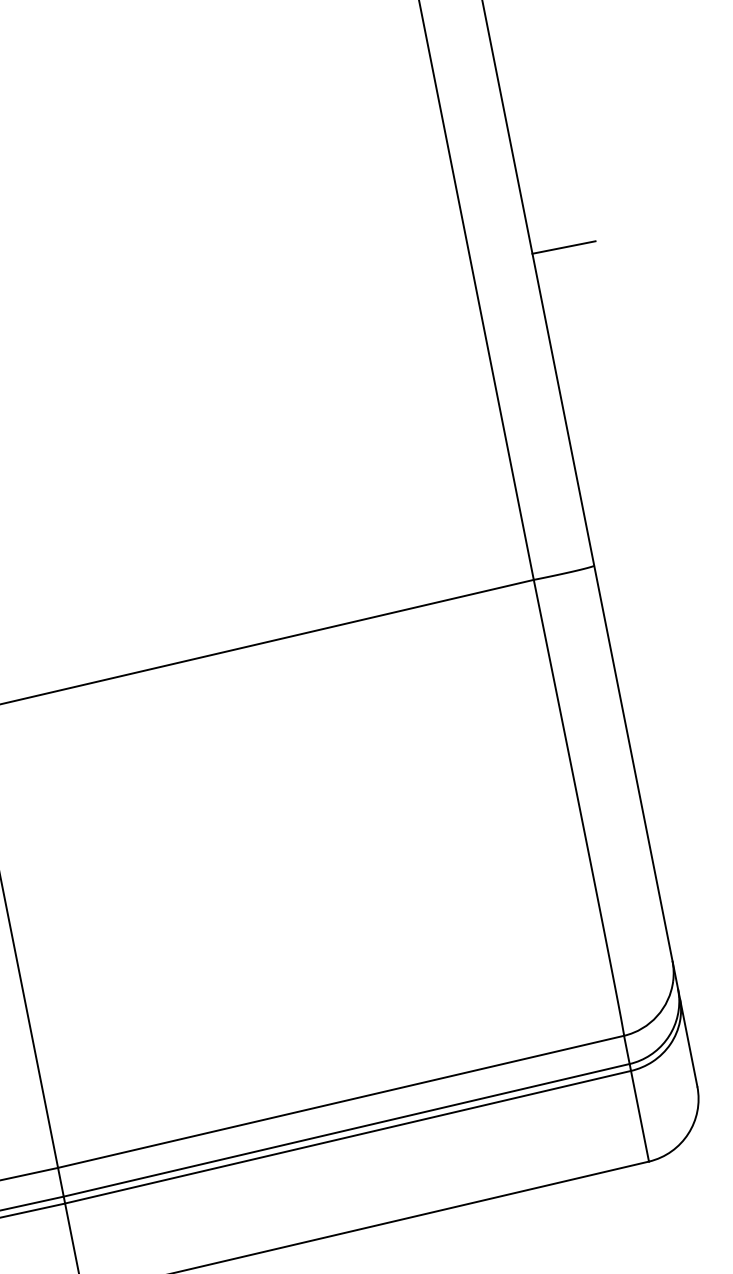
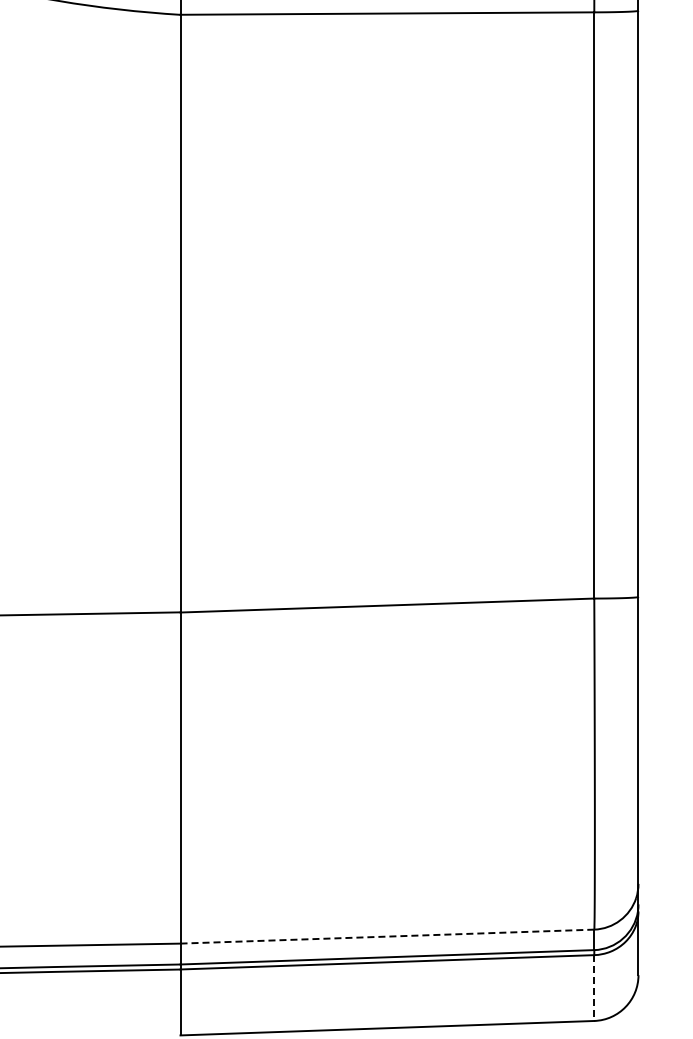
line: (564, 247) -> (661, 370), removed
line: (339, 1101) -> (386, 936), solid -> dashed
line: (640, 1116) -> (594, 988), solid -> dashed

